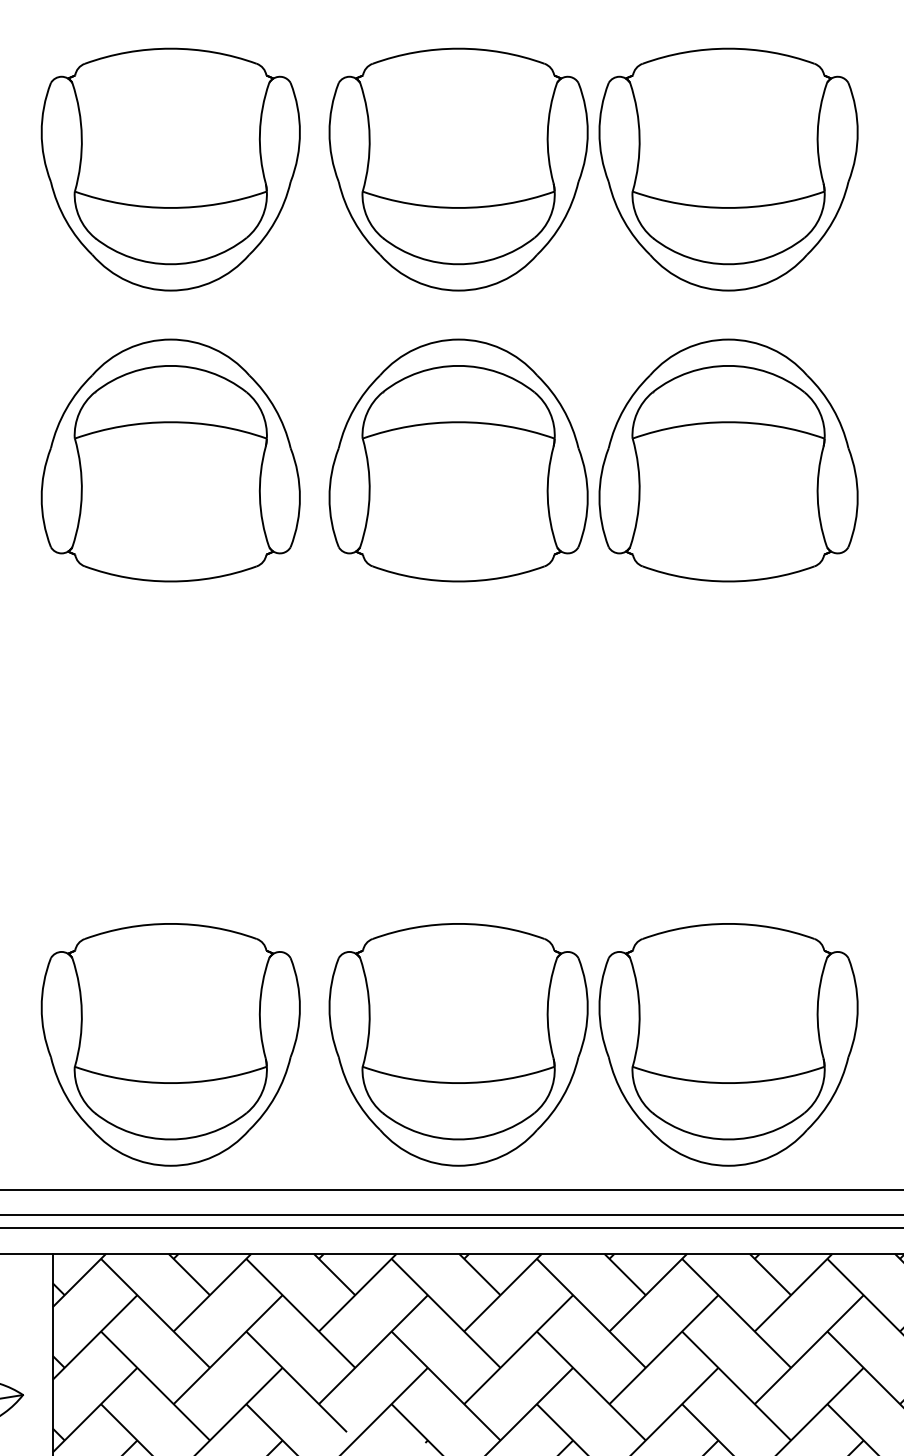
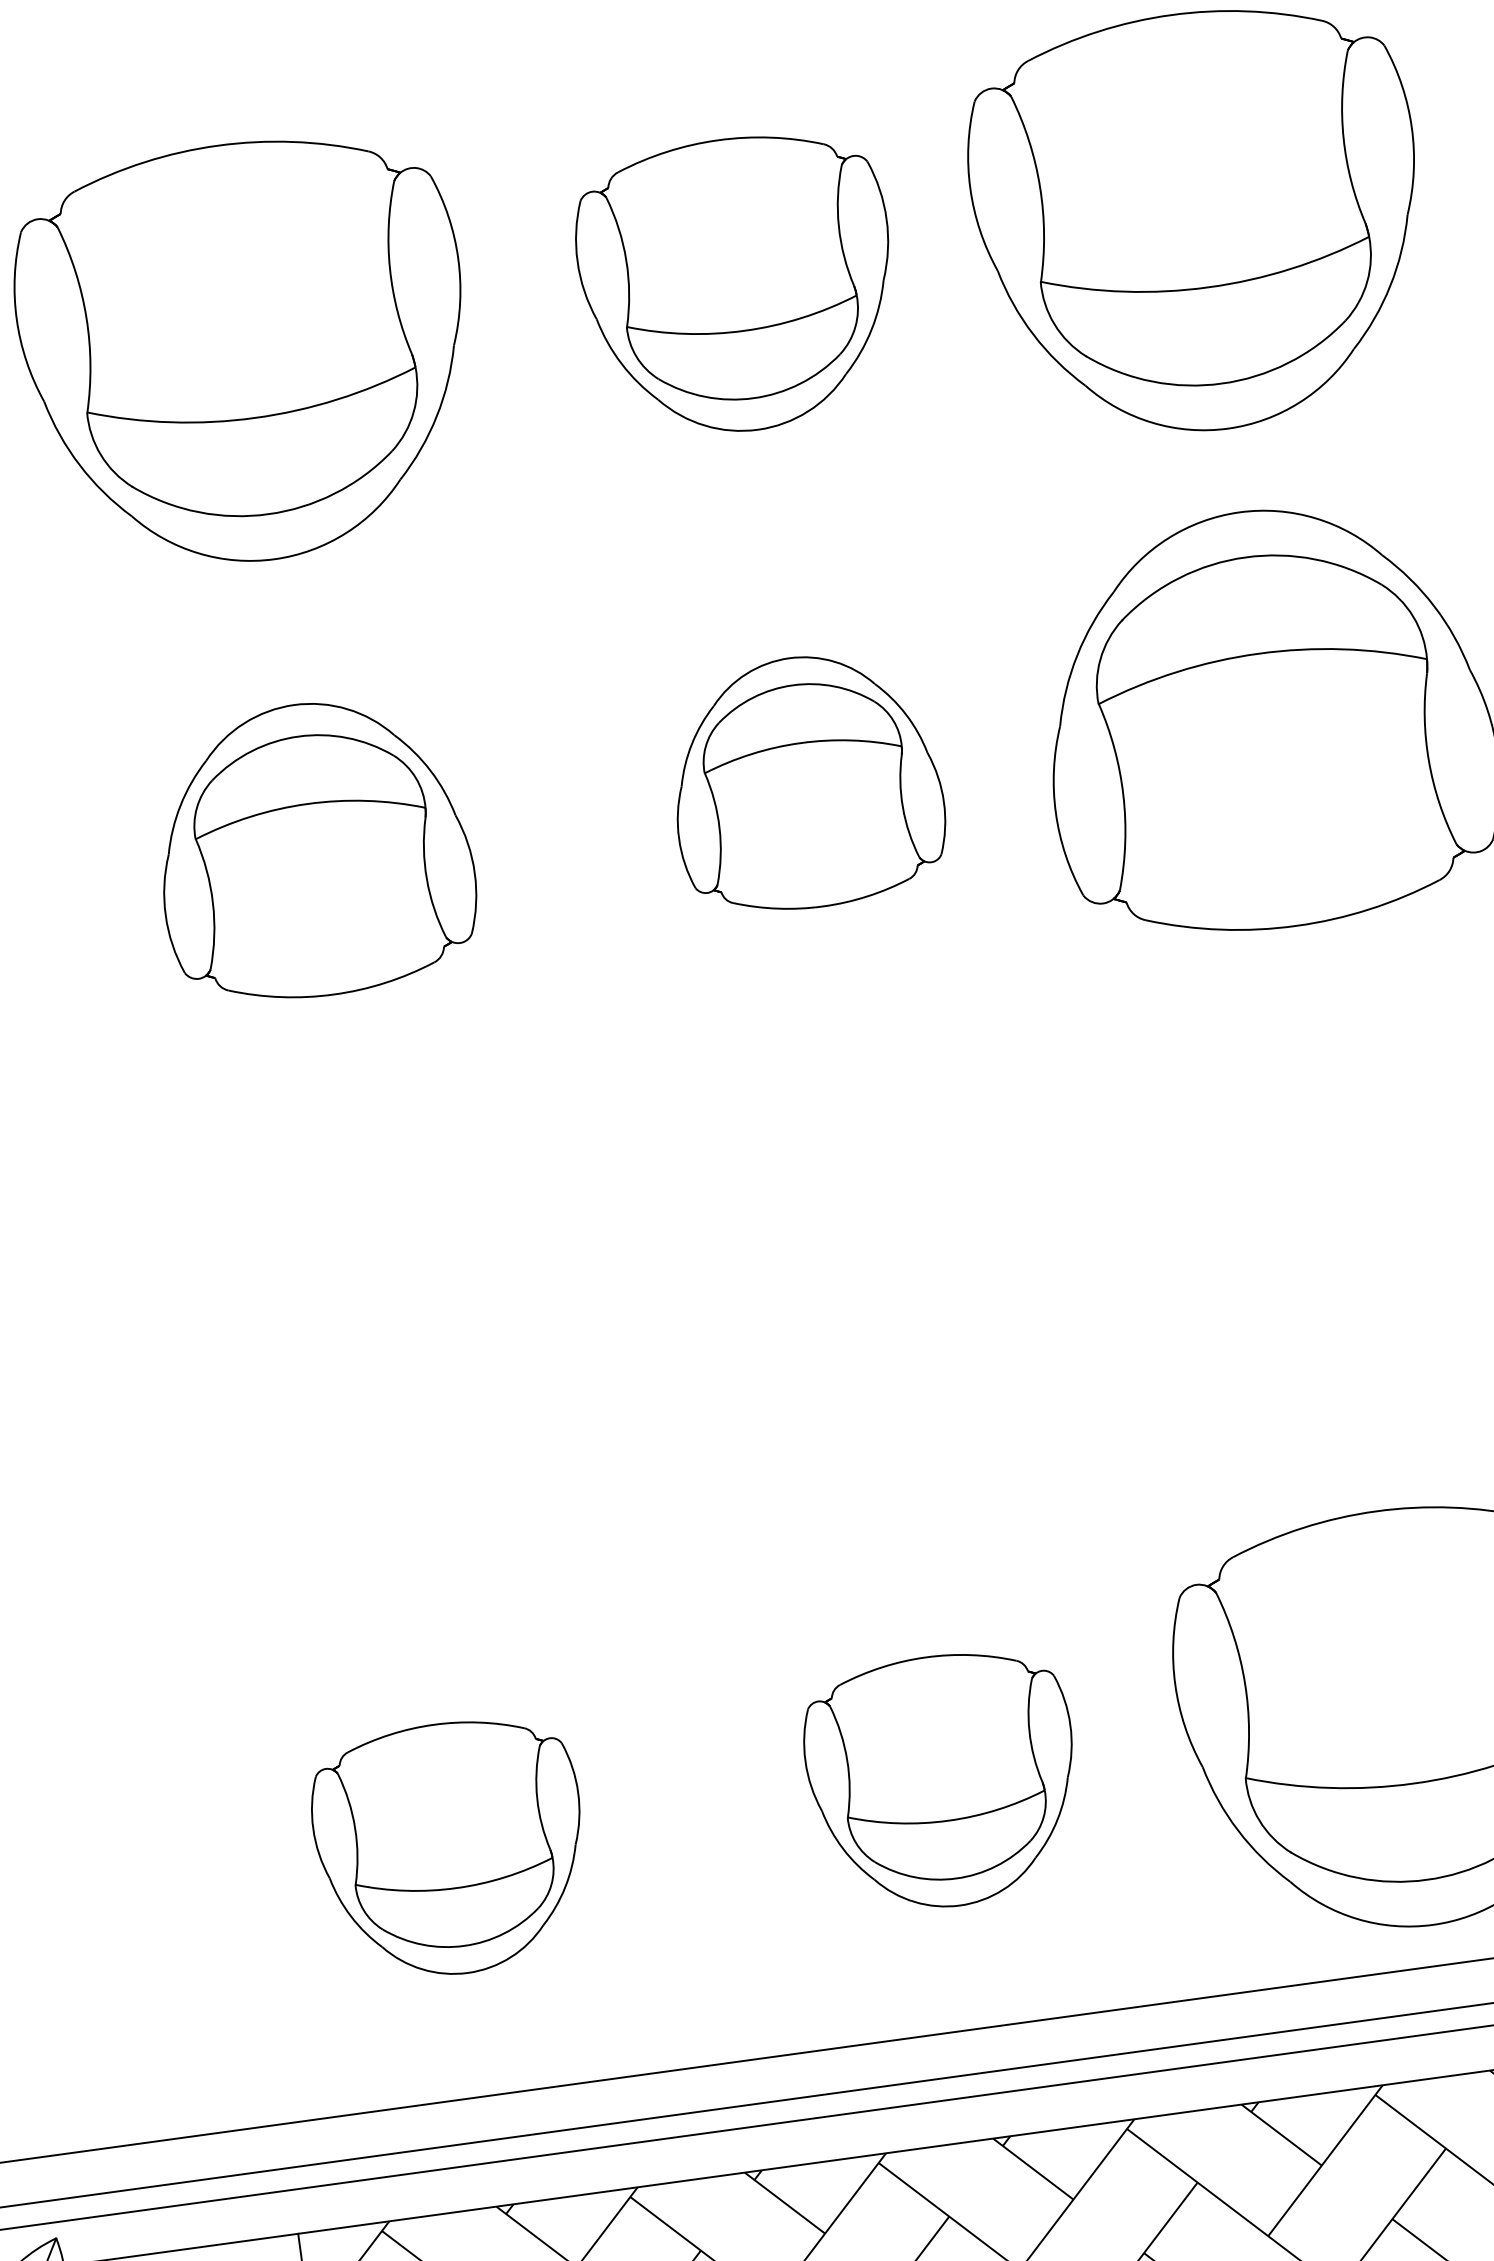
part: (458, 169) -> (738, 284), size x0.7
part: (170, 460) -> (313, 849), size x0.7
part: (458, 460) -> (806, 782), size x0.6
part: (170, 1044) -> (450, 1848), size x0.6
part: (458, 1044) -> (942, 1780), size x0.6

